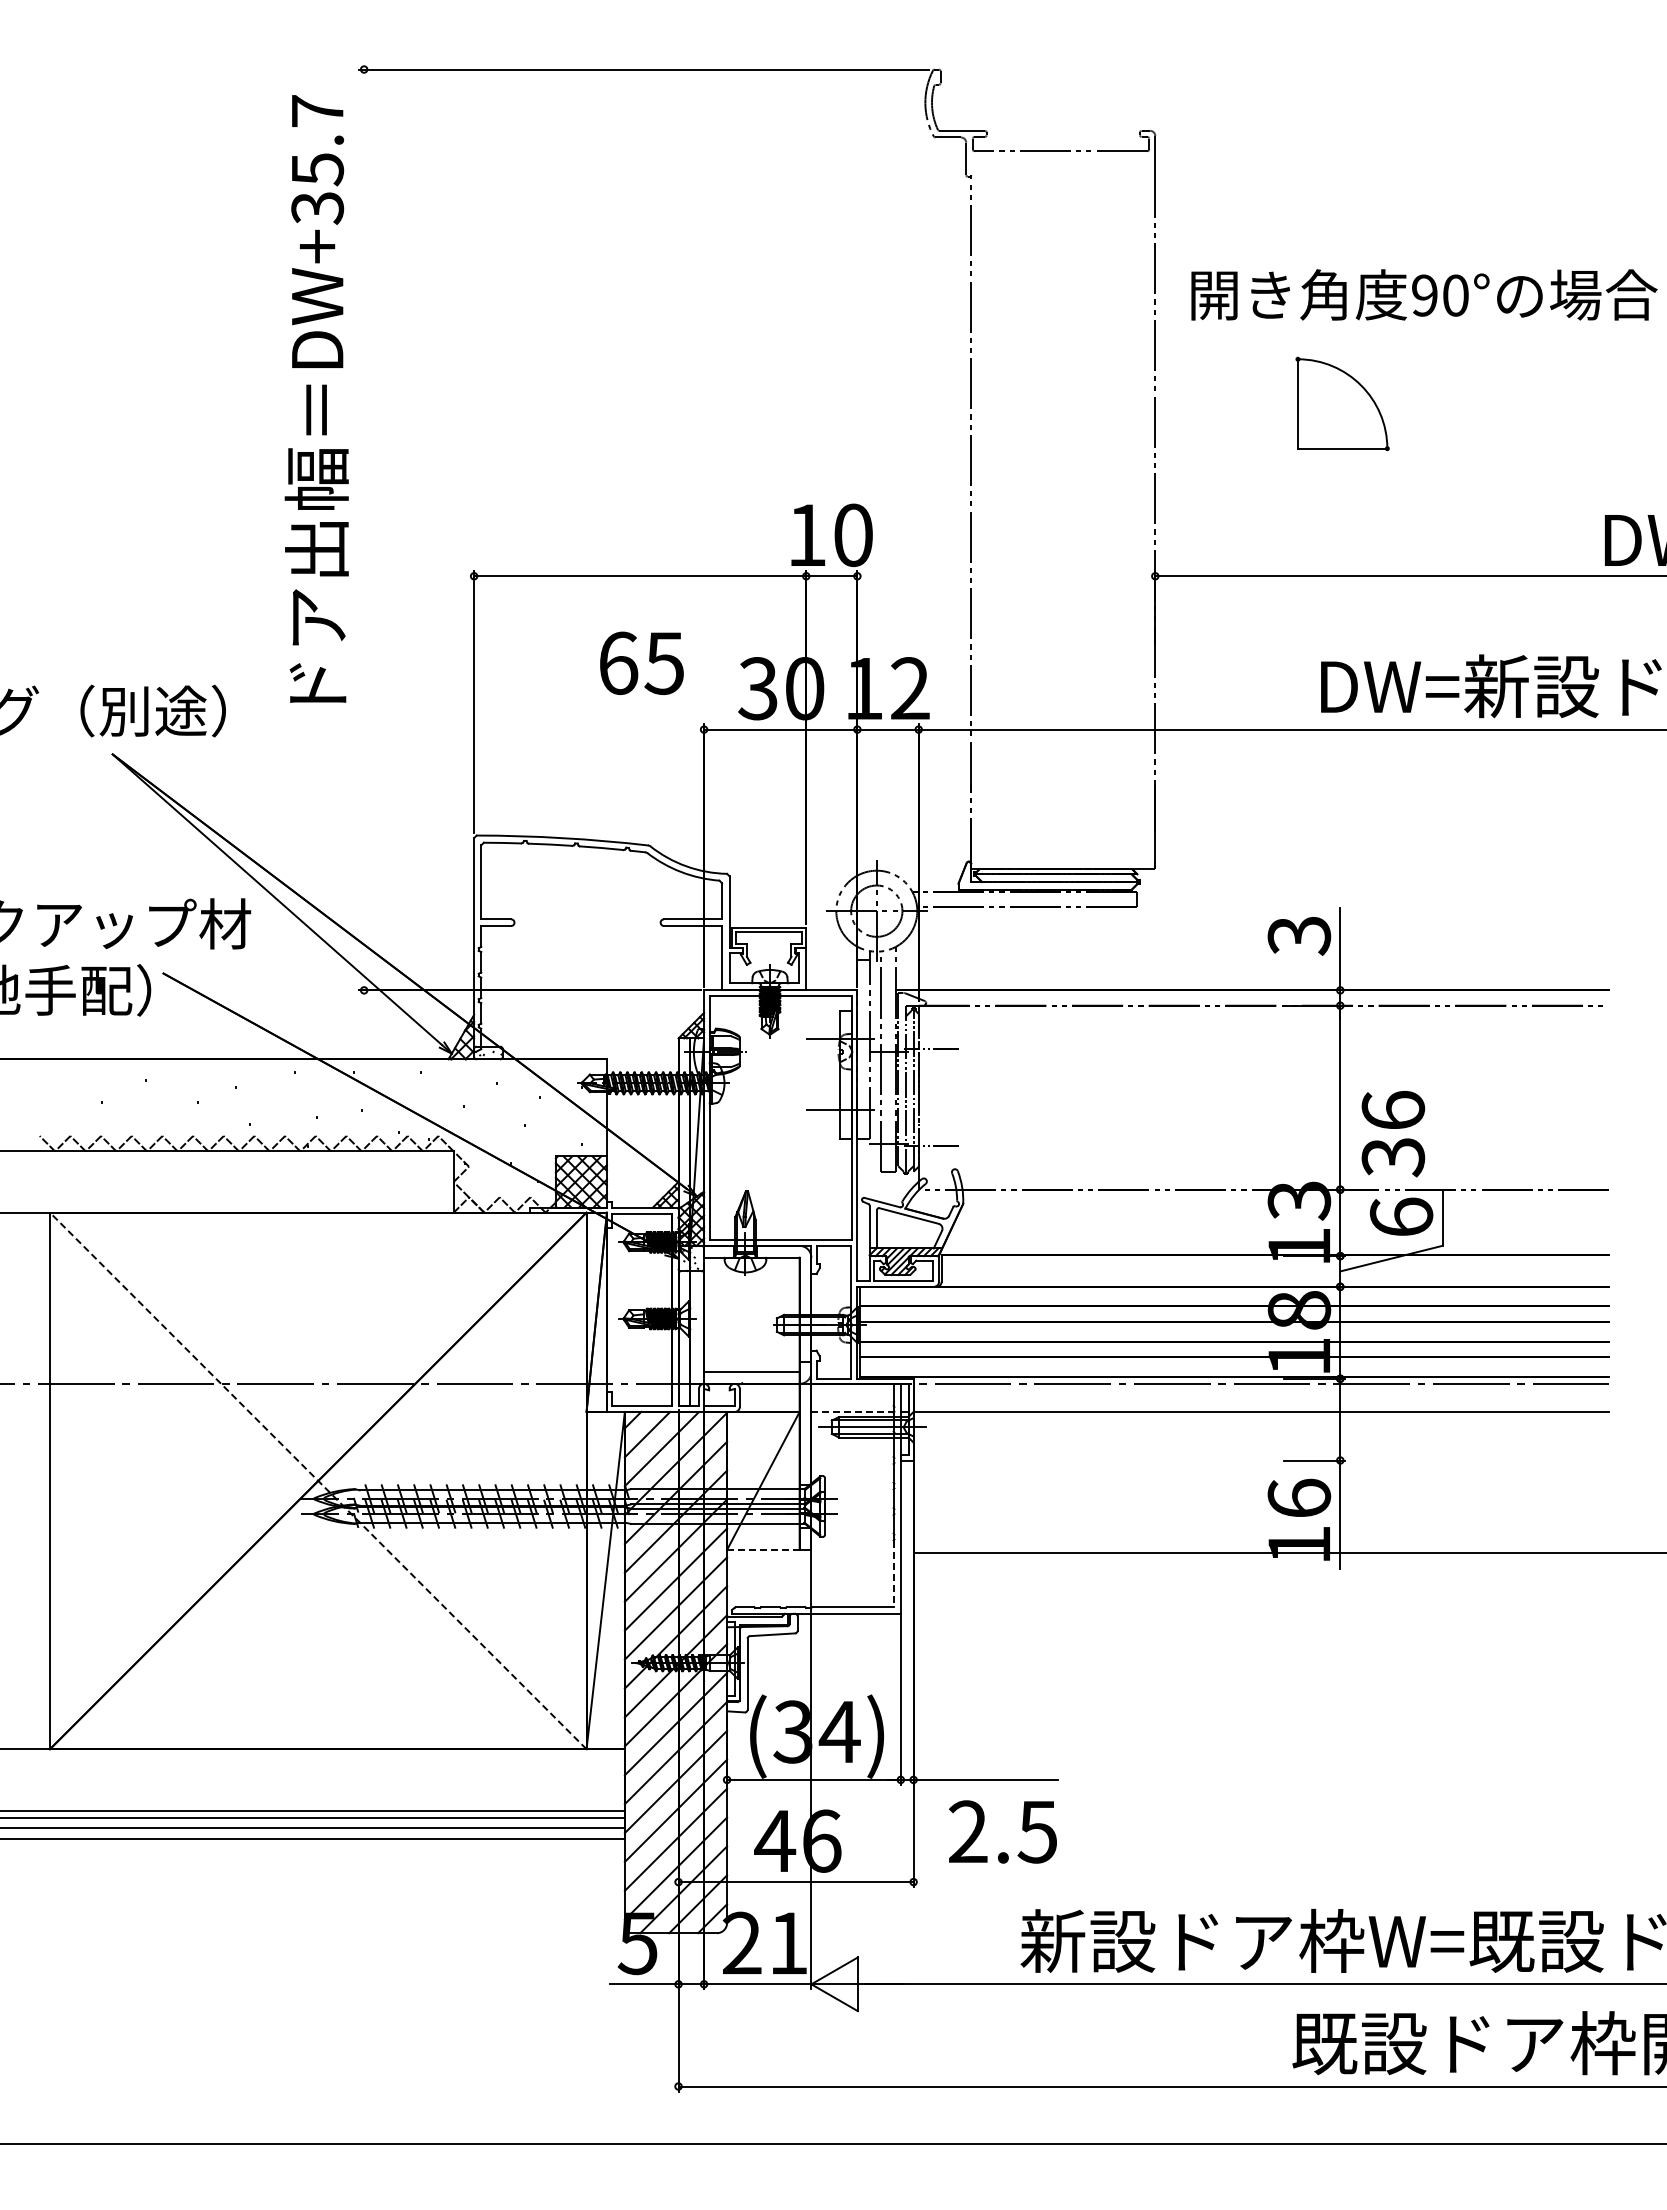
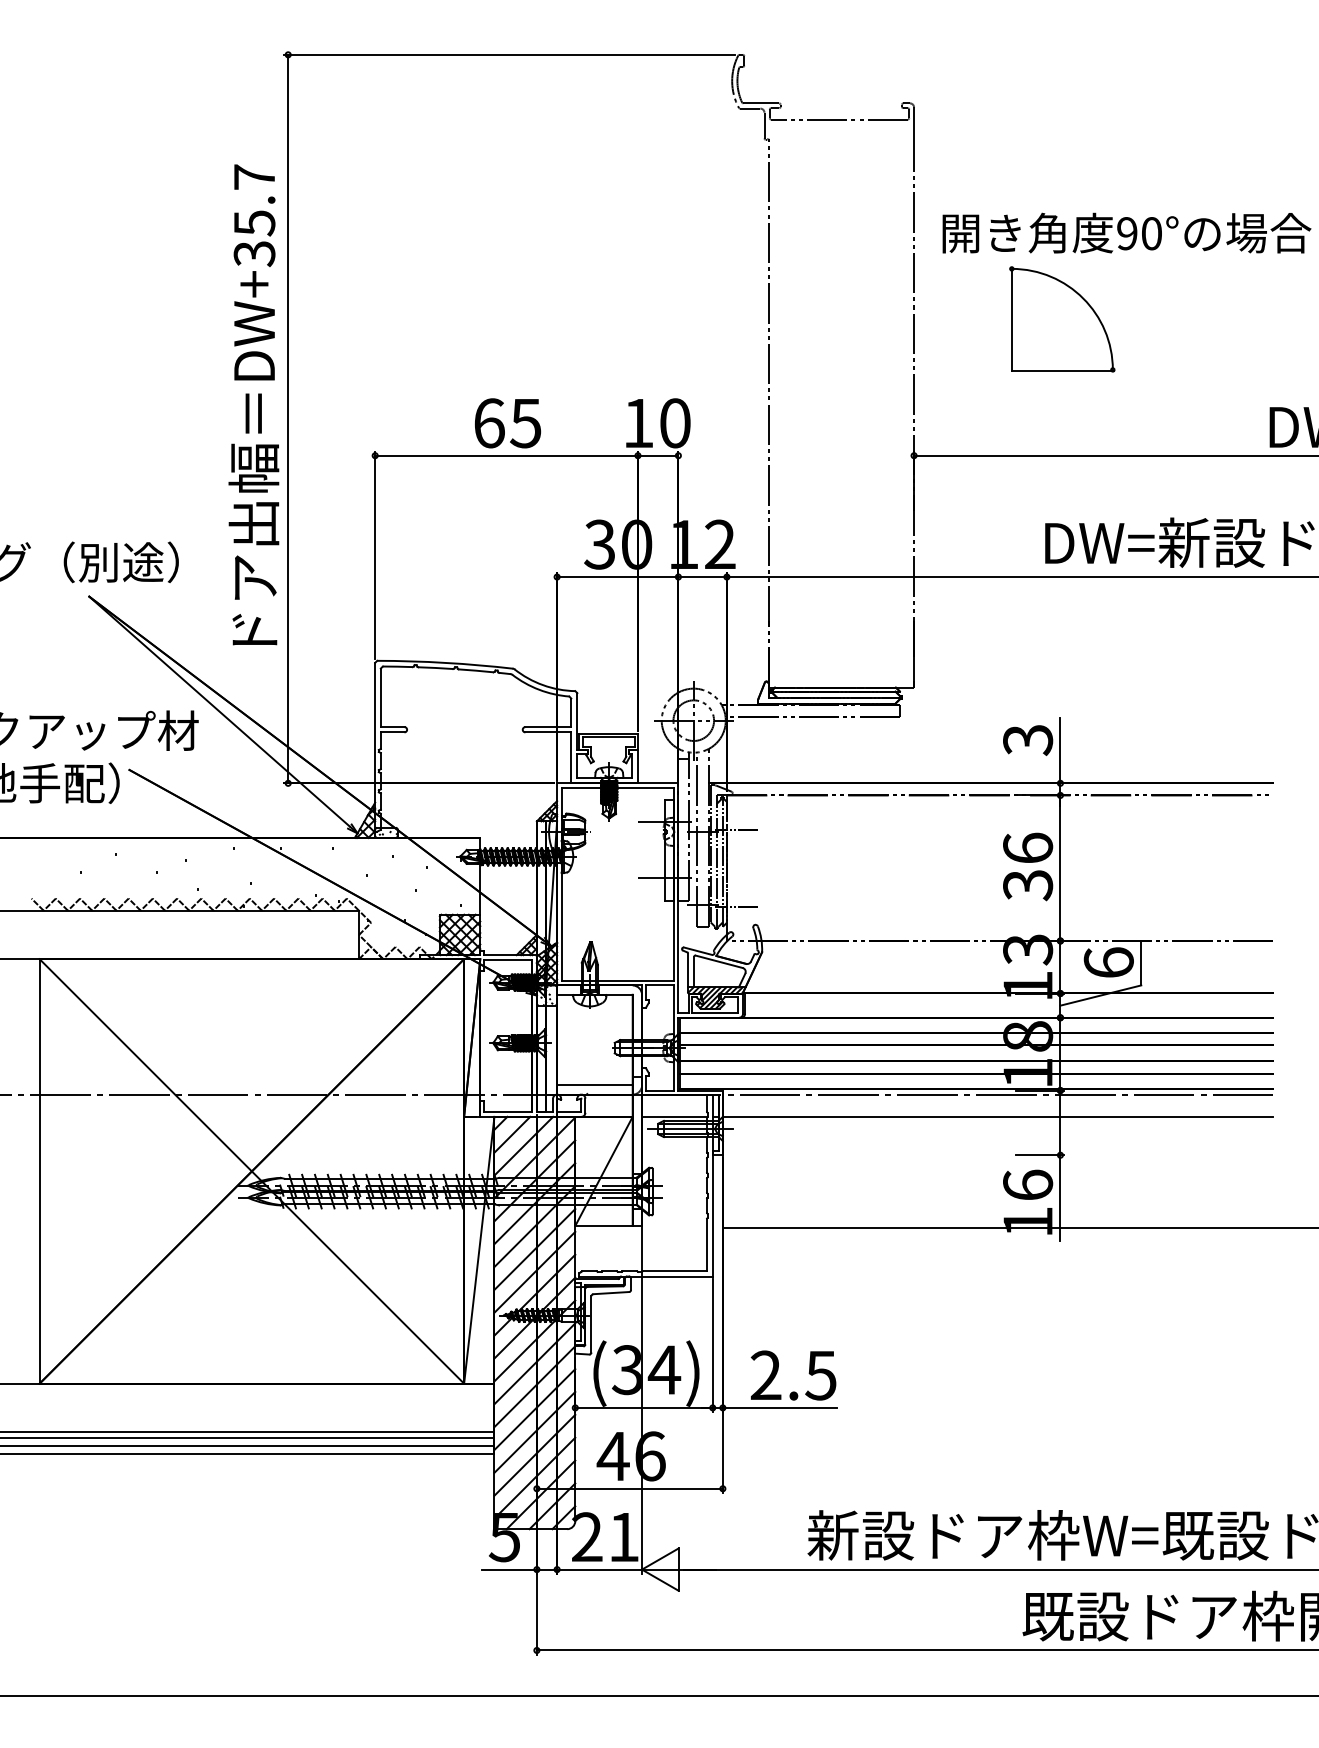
text: (316, 398) -> (253, 404), moved
part: (1342, 403) -> (1062, 319), size x1.43
line: (364, 529) -> (288, 418), added
text: (641, 662) -> (507, 422), moved
text: (1393, 1134) -> (1028, 867), moved
line: (853, 1411) -> (675, 1116), dashed -> solid
line: (317, 1480) -> (251, 1171), dashed -> solid
line: (762, 1549) -> (603, 1225), dashed -> solid
line: (893, 1574) -> (706, 1245), dashed -> solid
text: (1002, 1831) -> (793, 1375), moved

